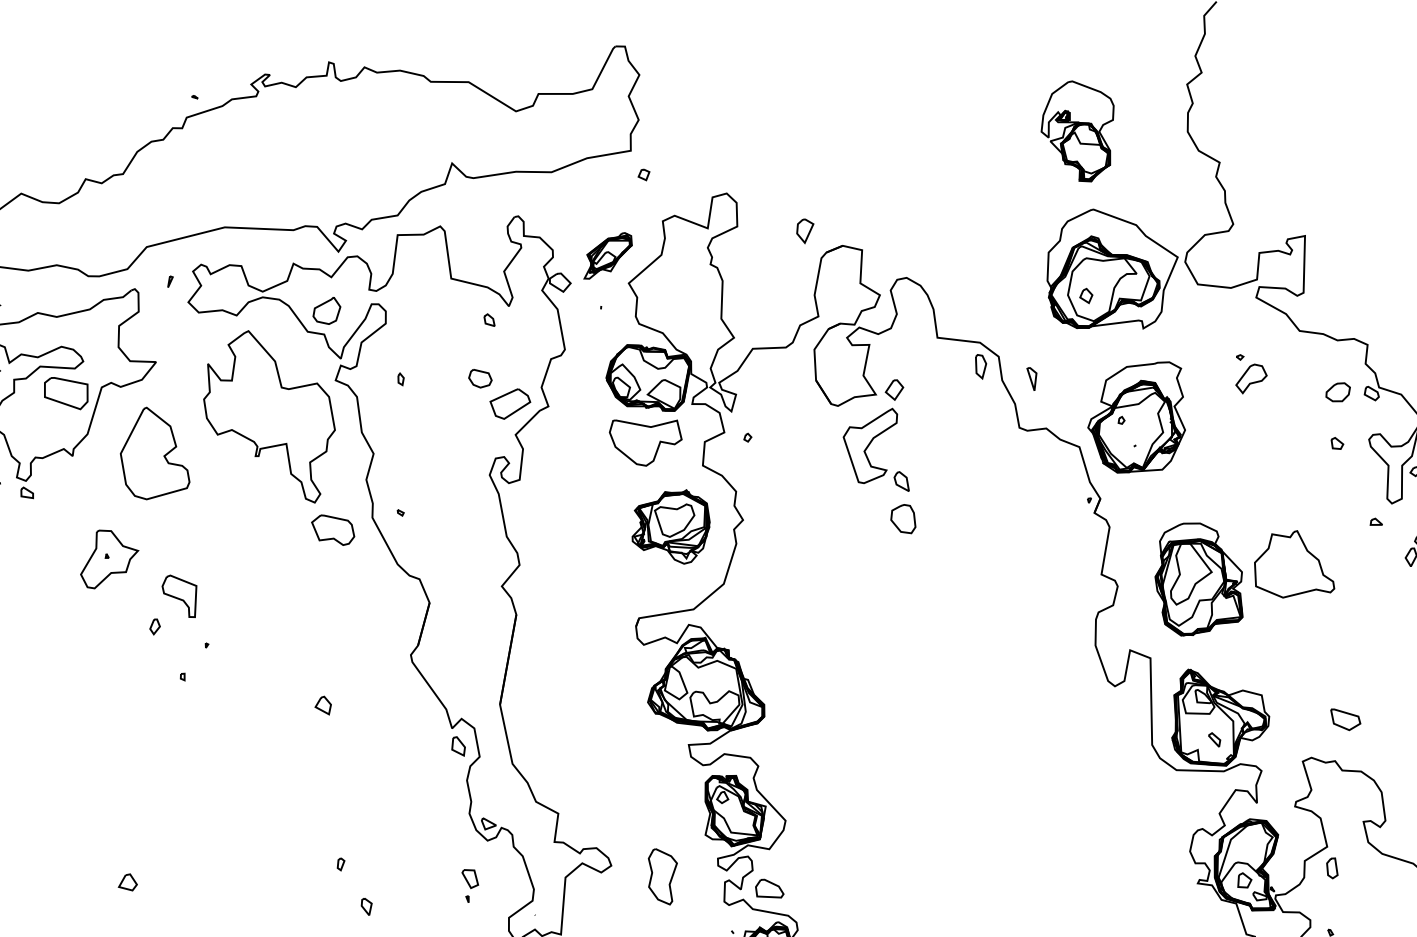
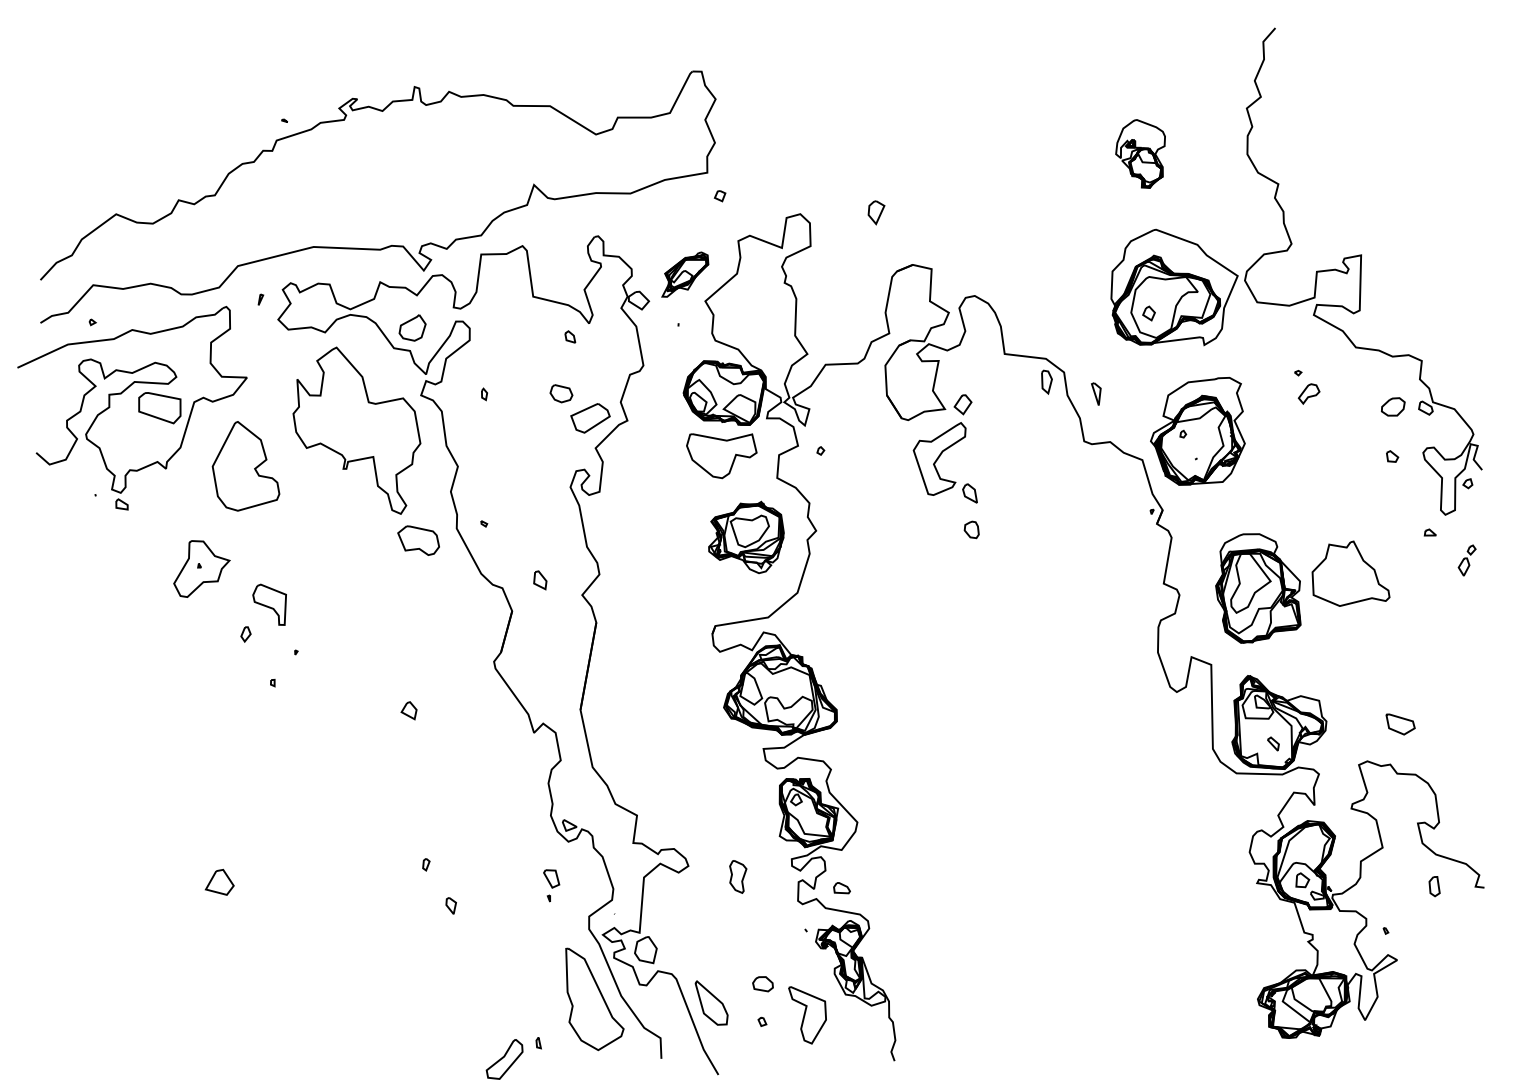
part: (1077, 130) -> (1140, 153), size x0.7
part: (805, 230) -> (876, 212), moved
part: (1250, 378) -> (1308, 393), size x0.7
part: (903, 518) -> (971, 529), size x0.6
part: (458, 746) -> (540, 580), moved
part: (1332, 868) -> (1434, 886), moved
part: (661, 876) -> (737, 876), size x0.6
part: (127, 881) -> (219, 881), size x1.6
part: (769, 887) -> (841, 887), size x0.6

